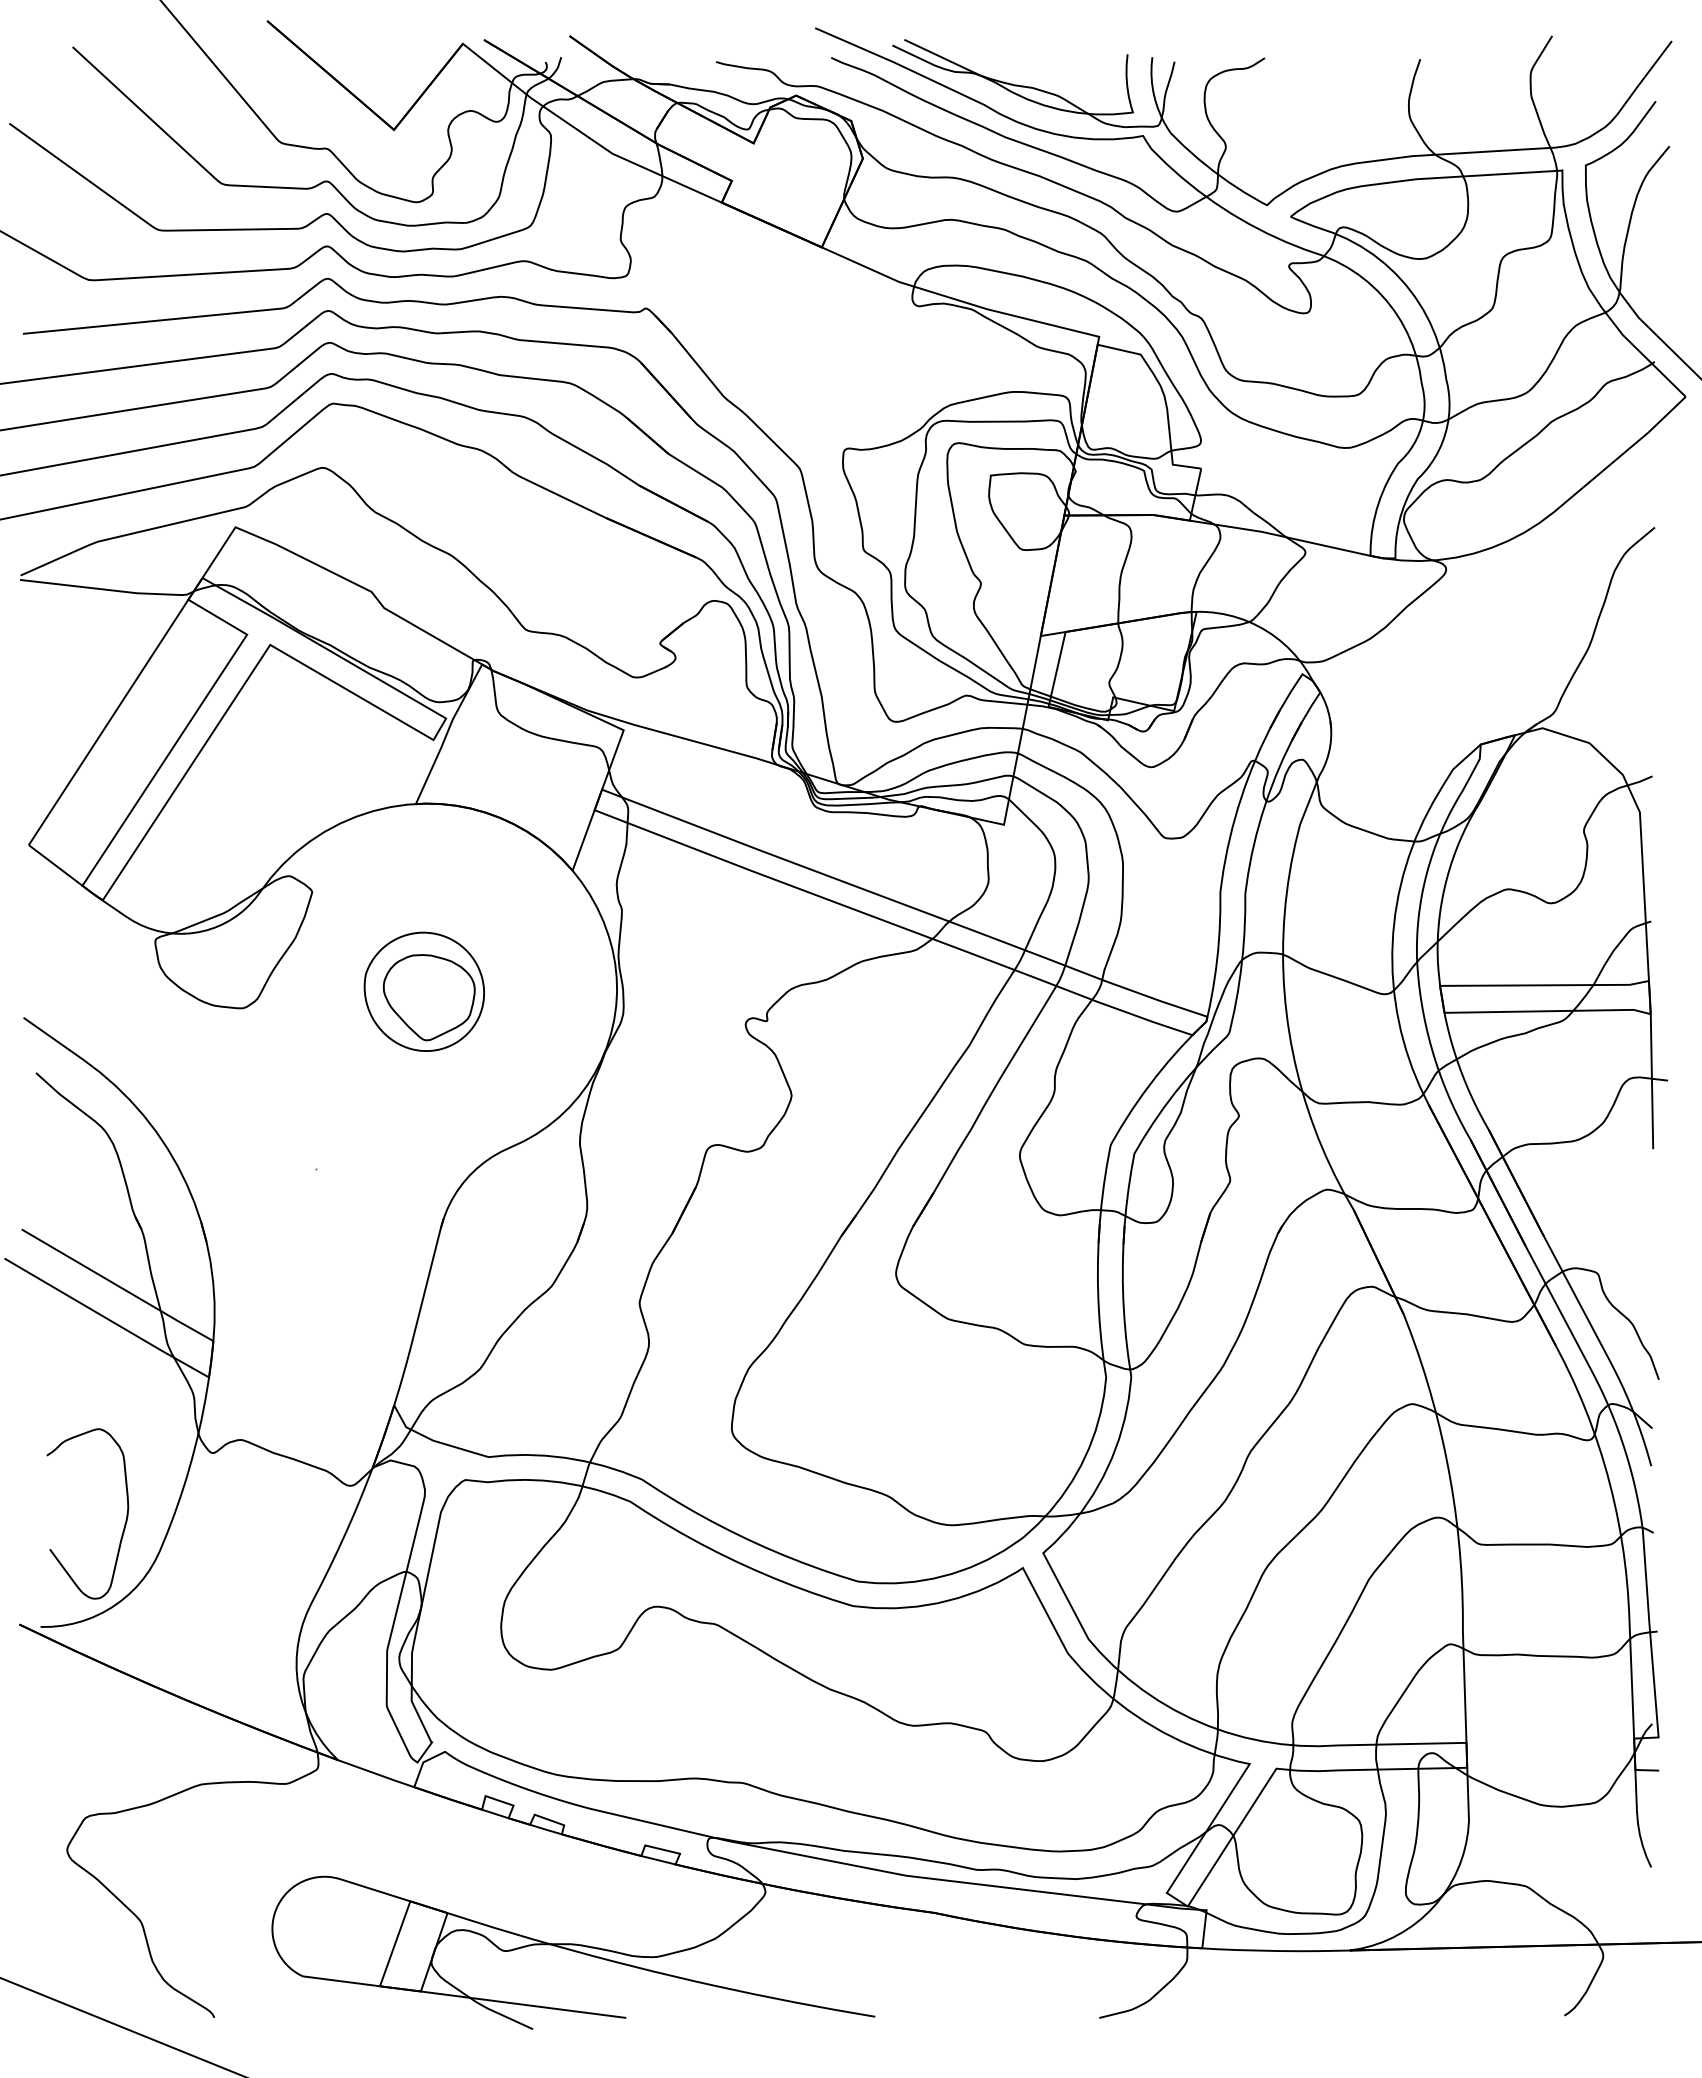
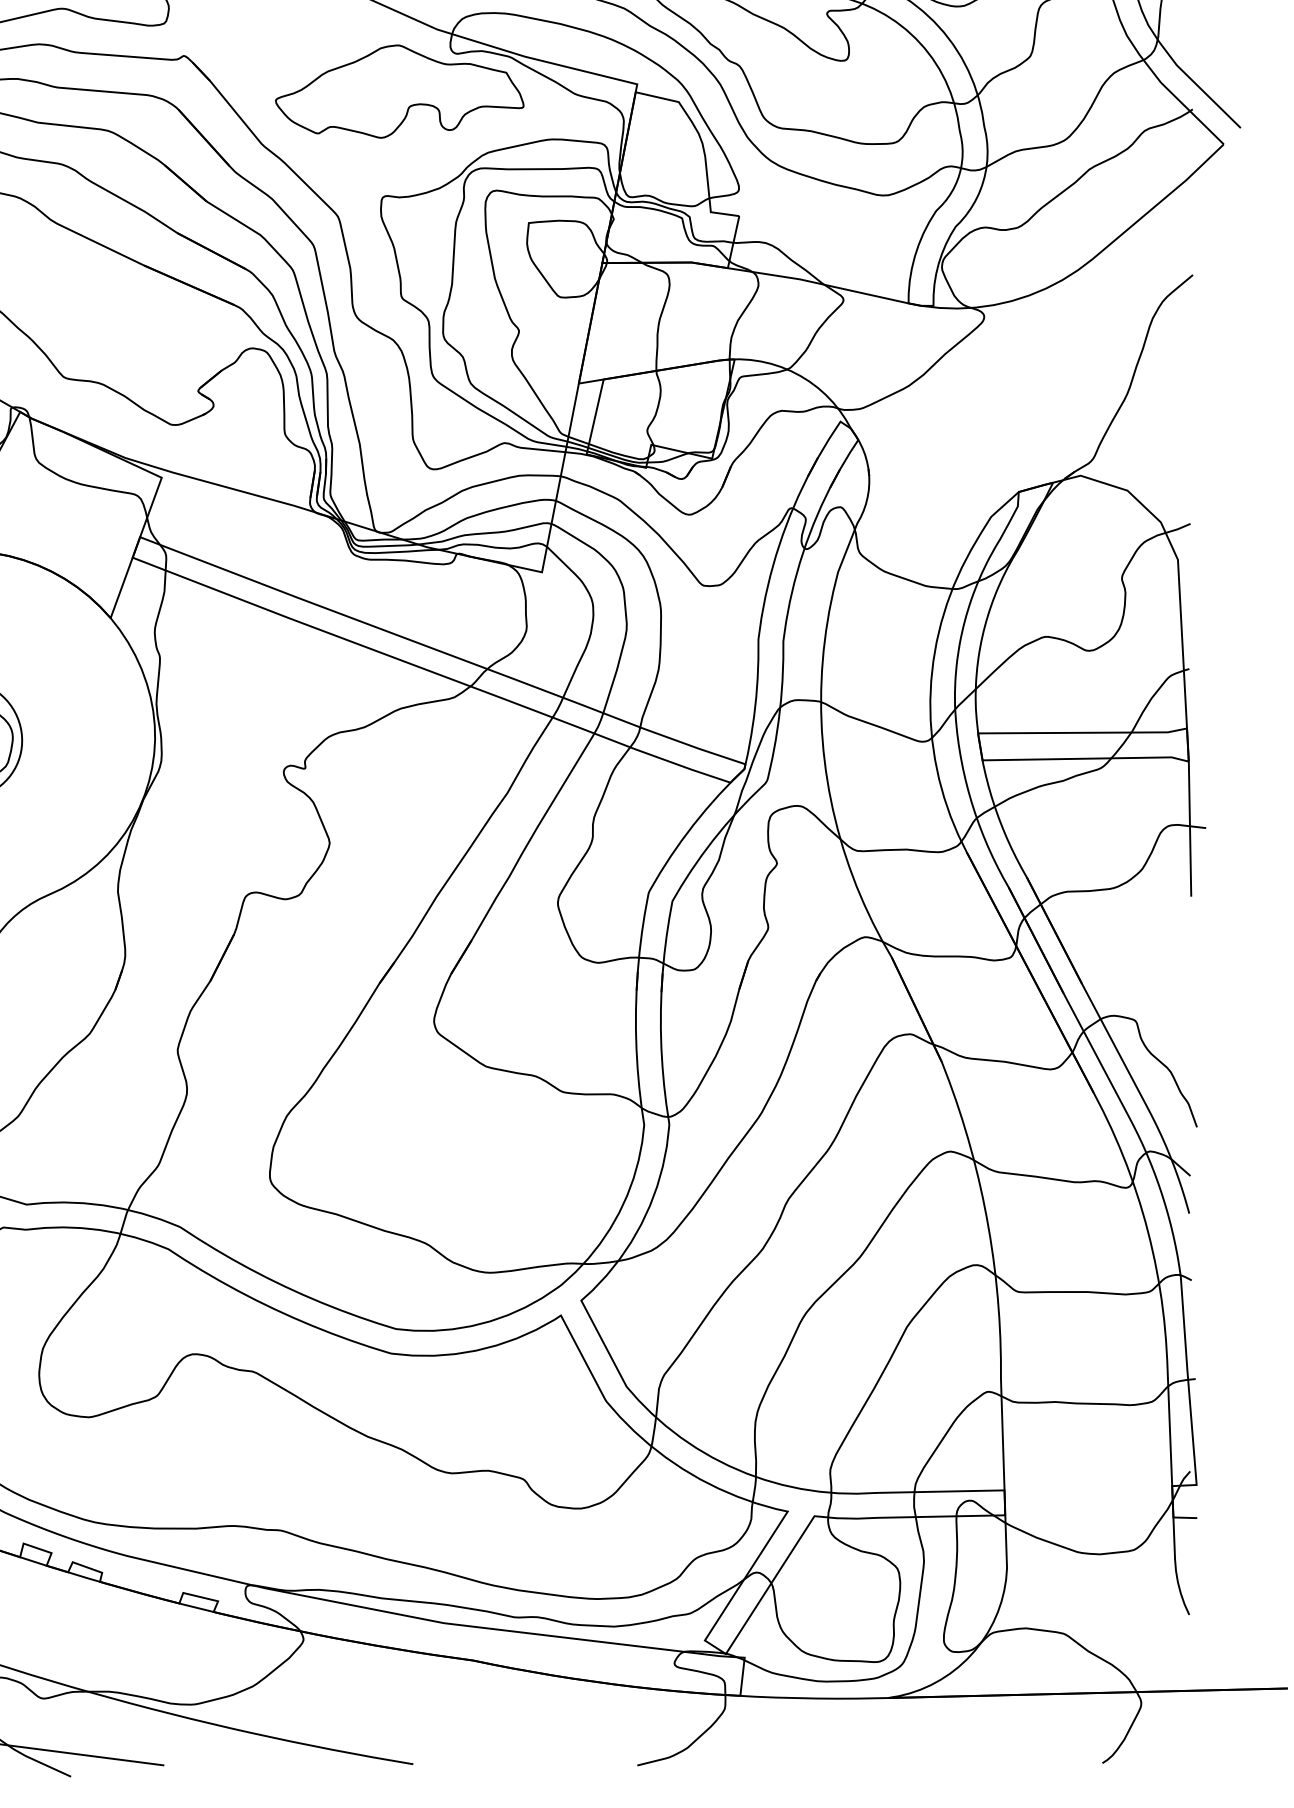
part: (861, 344) -> (399, 92), added

